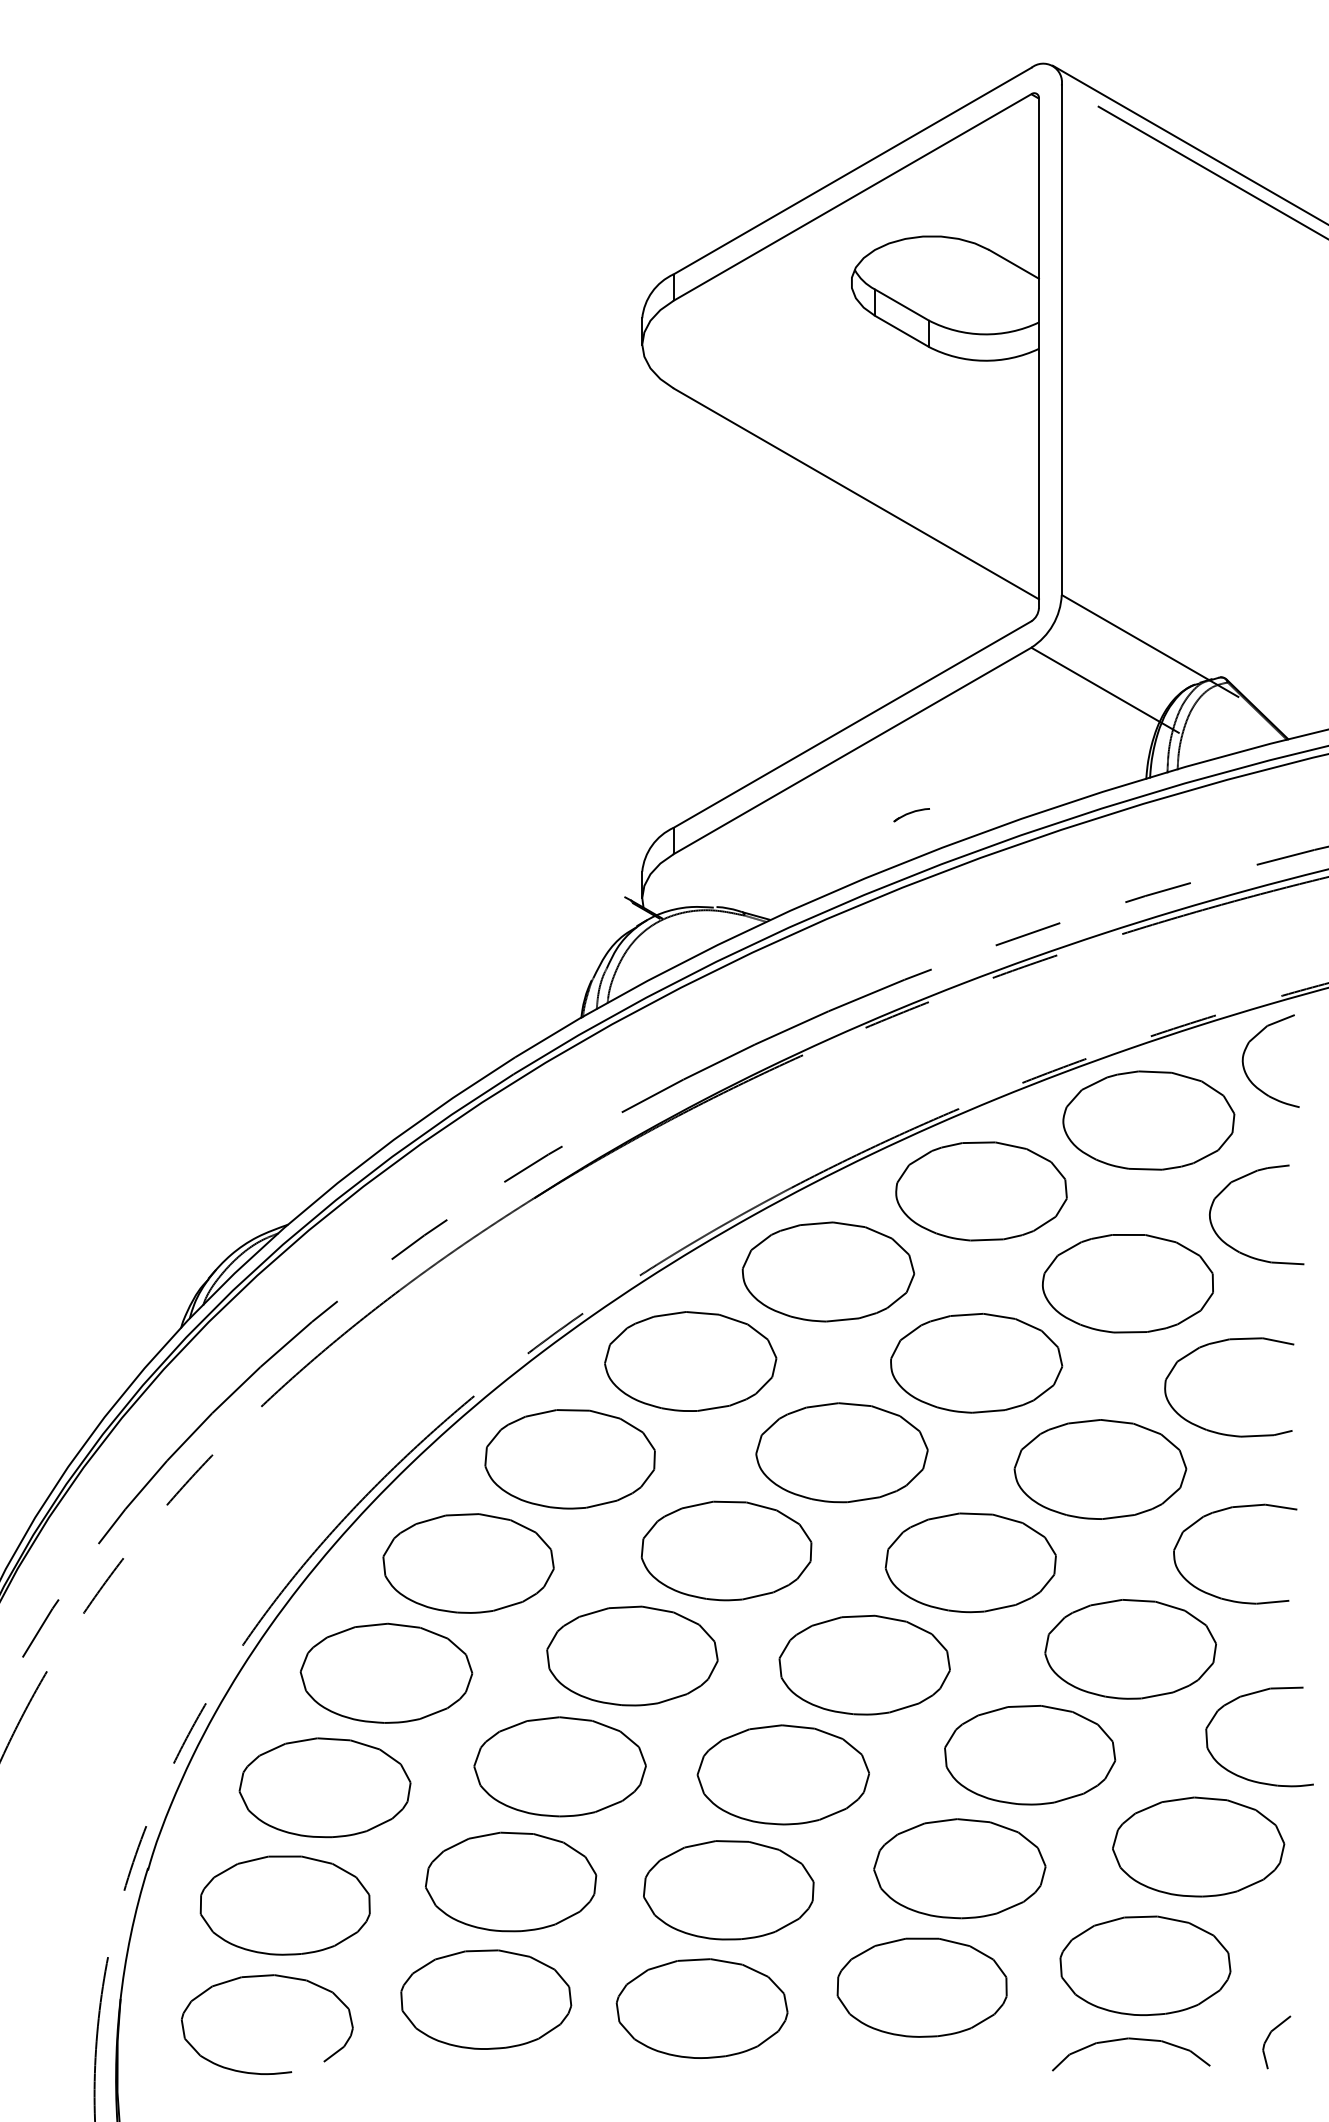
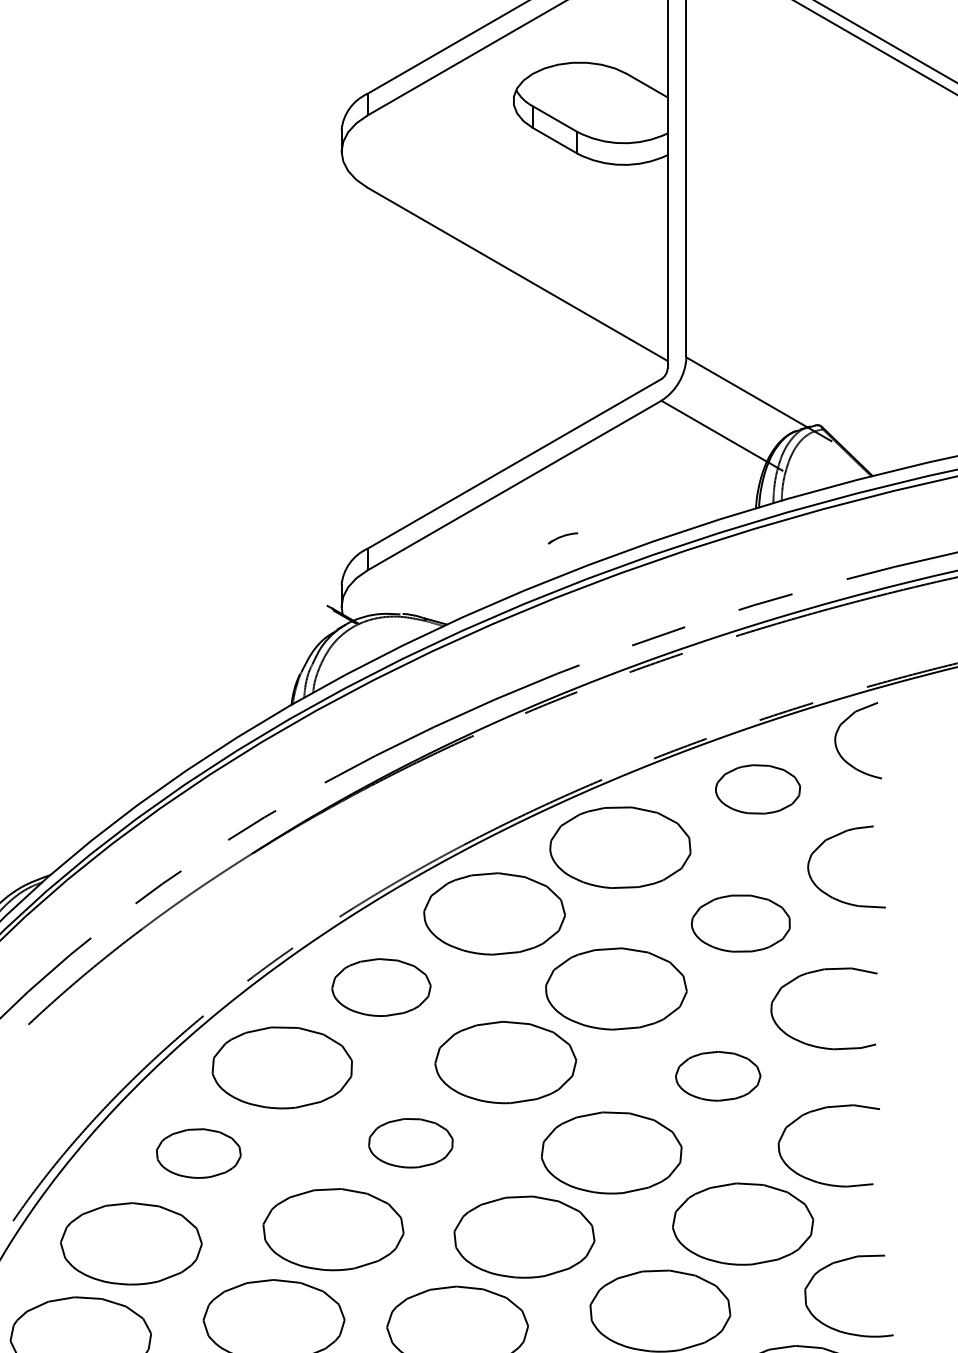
part: (1148, 1120) -> (757, 789), size x0.6
part: (1127, 1283) -> (740, 923), size x0.7
part: (690, 1361) -> (381, 987), size x0.7
part: (1100, 1469) -> (718, 1076), size x0.6
part: (726, 1550) -> (410, 1142), size x0.6
part: (468, 1563) -> (198, 1153), size x0.6

